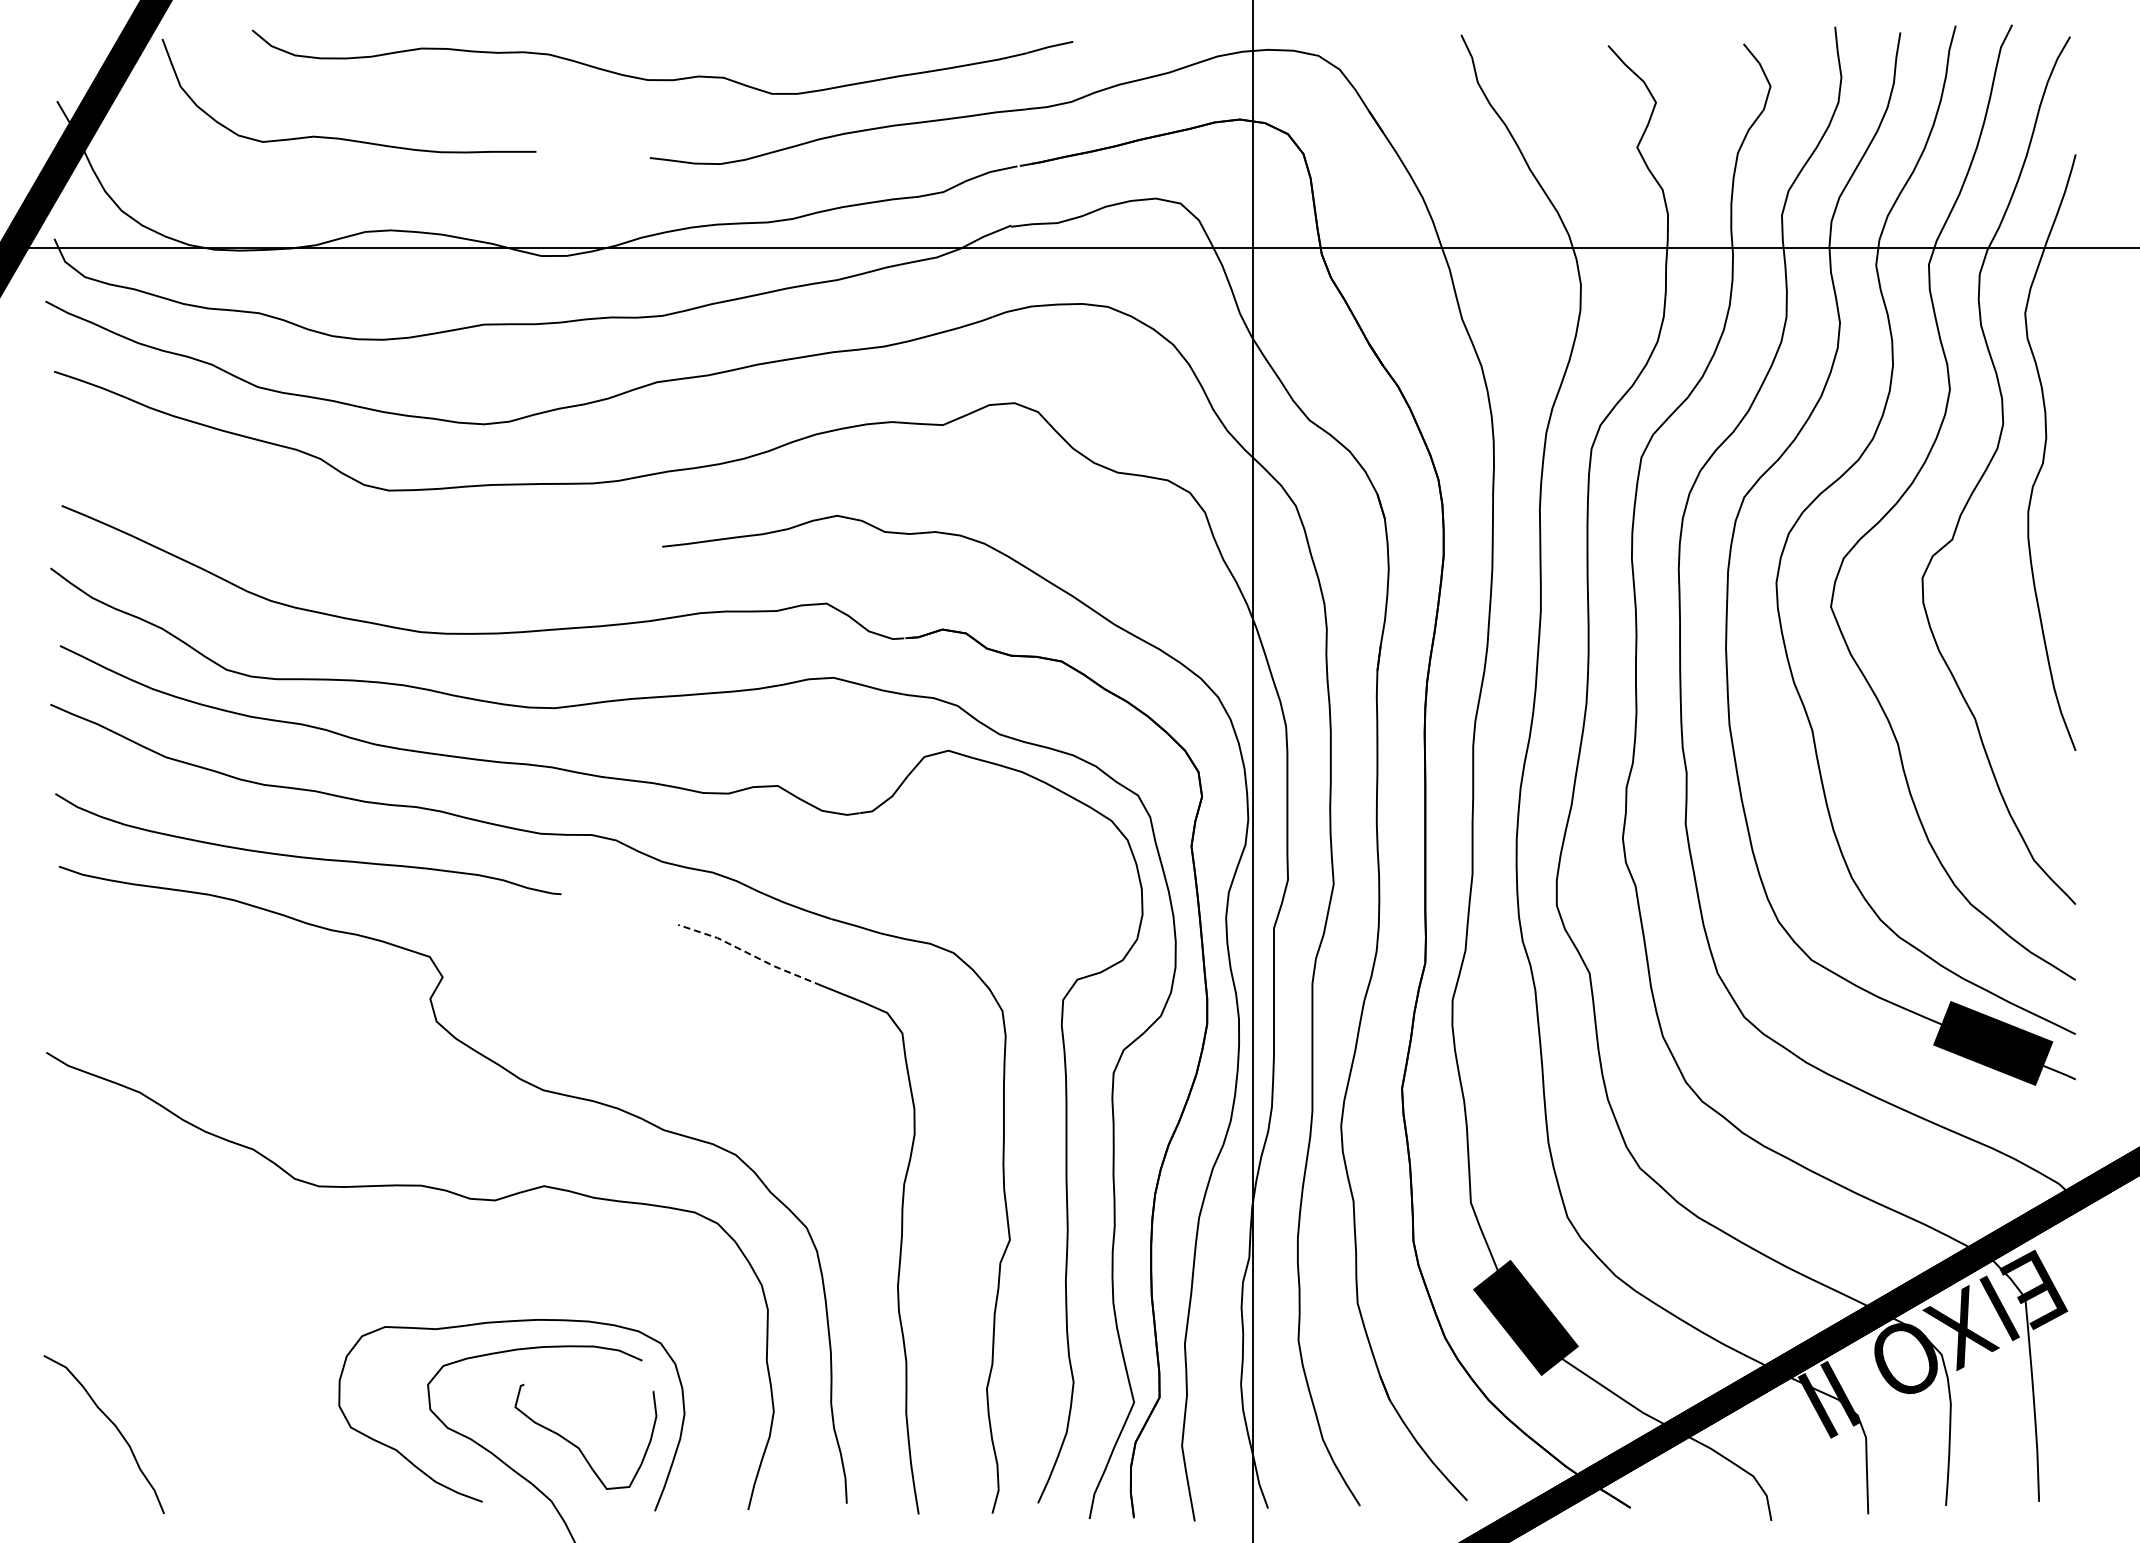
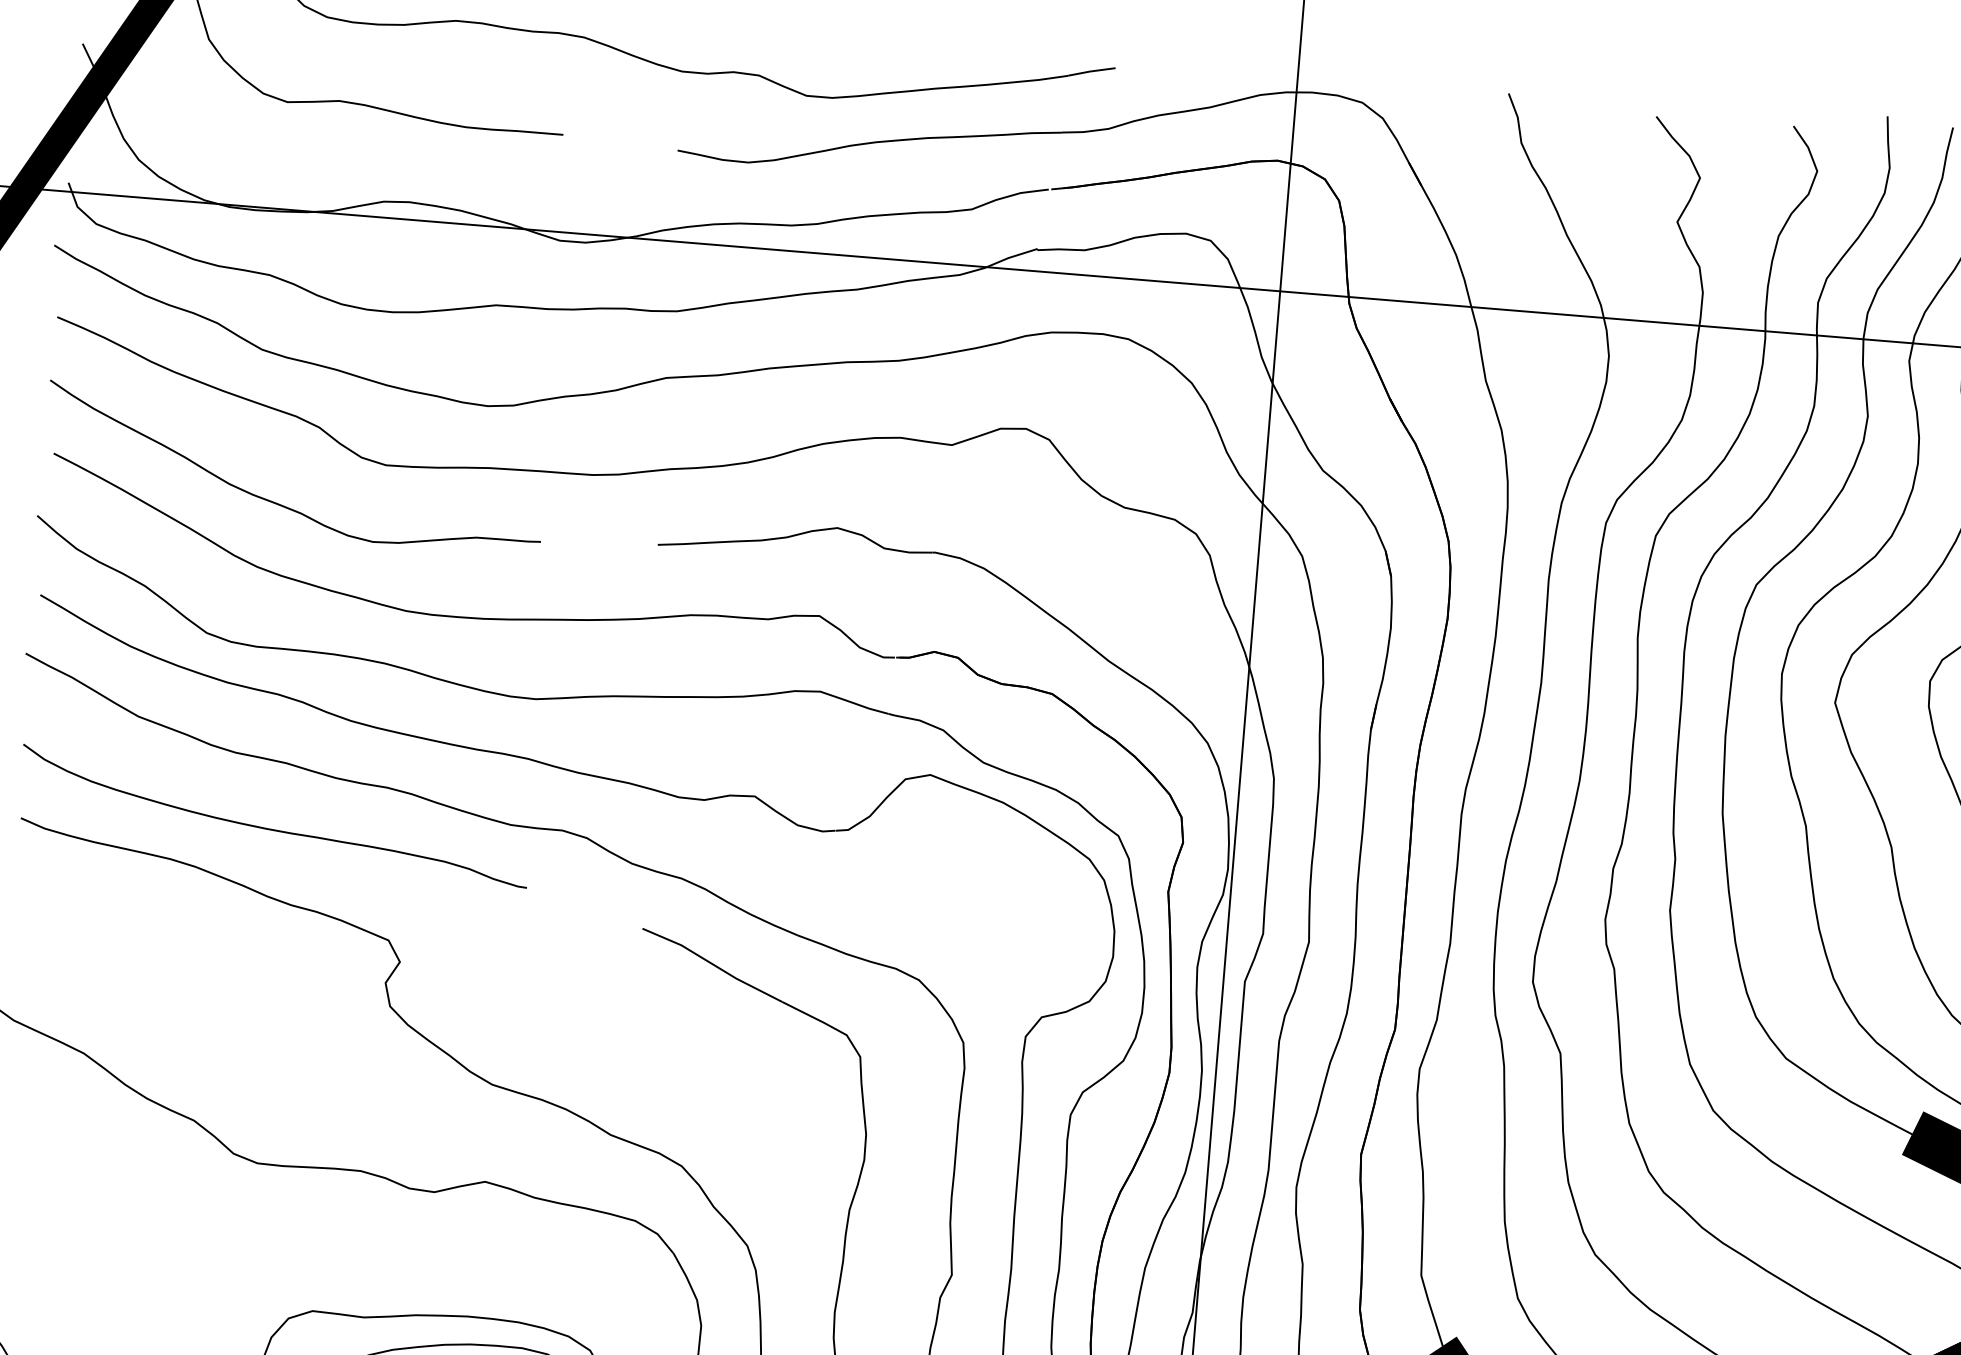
curve: (286, 536) -> (278, 503), added
line: (749, 953) -> (712, 963), dashed -> solid

